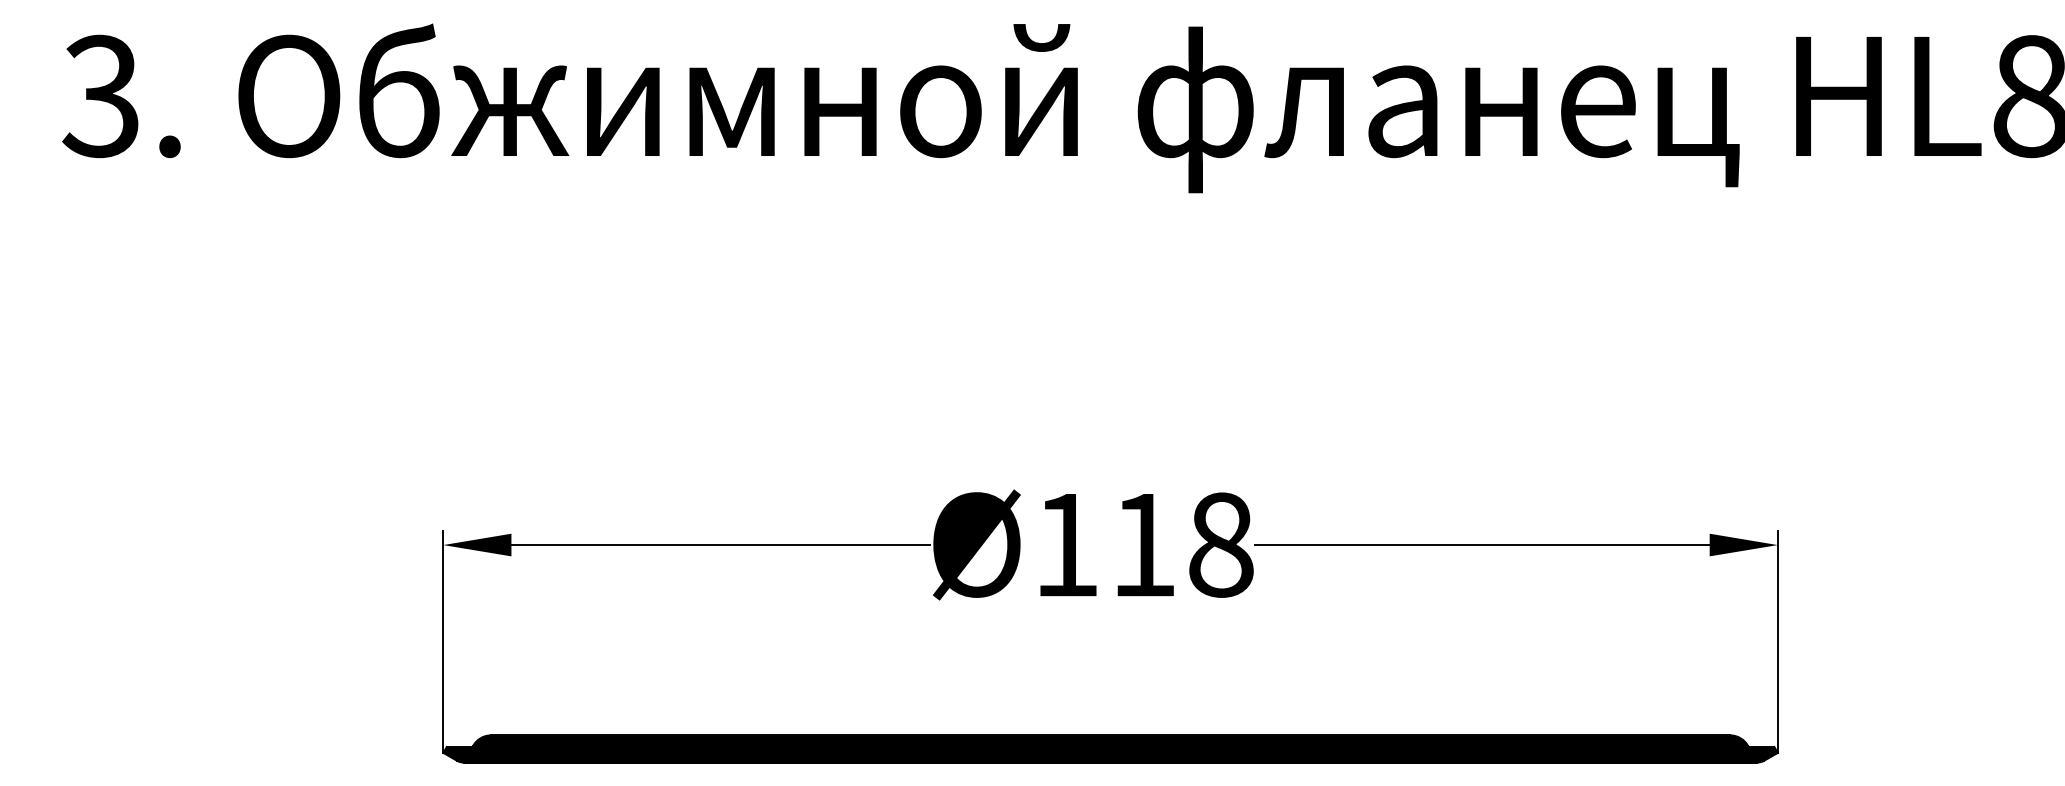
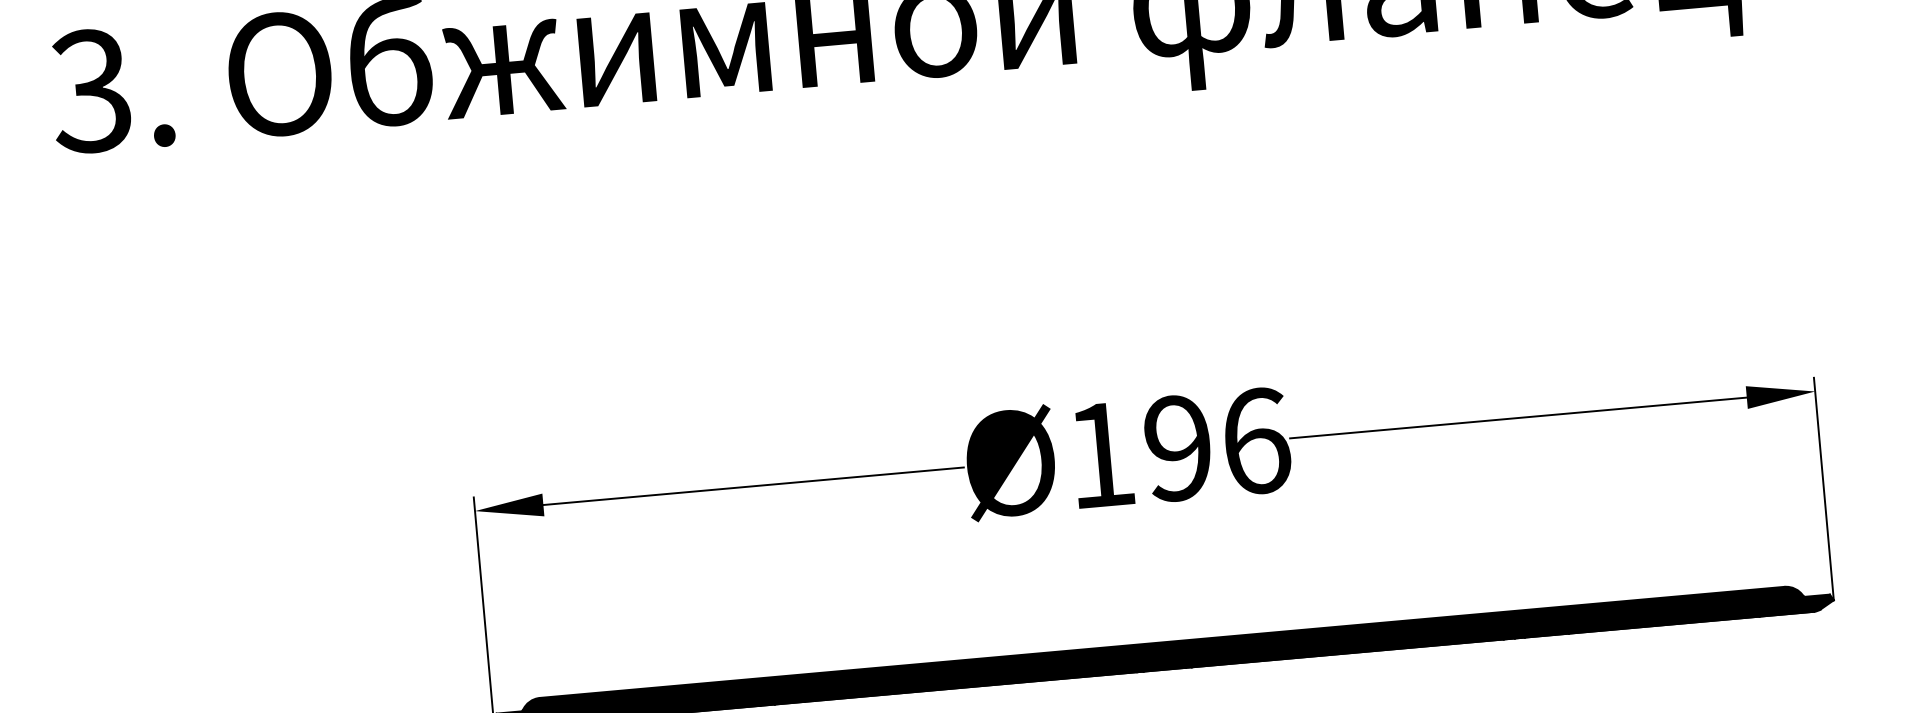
text: (1182, 544) -> (1217, 444), Ø118 -> Ø196

